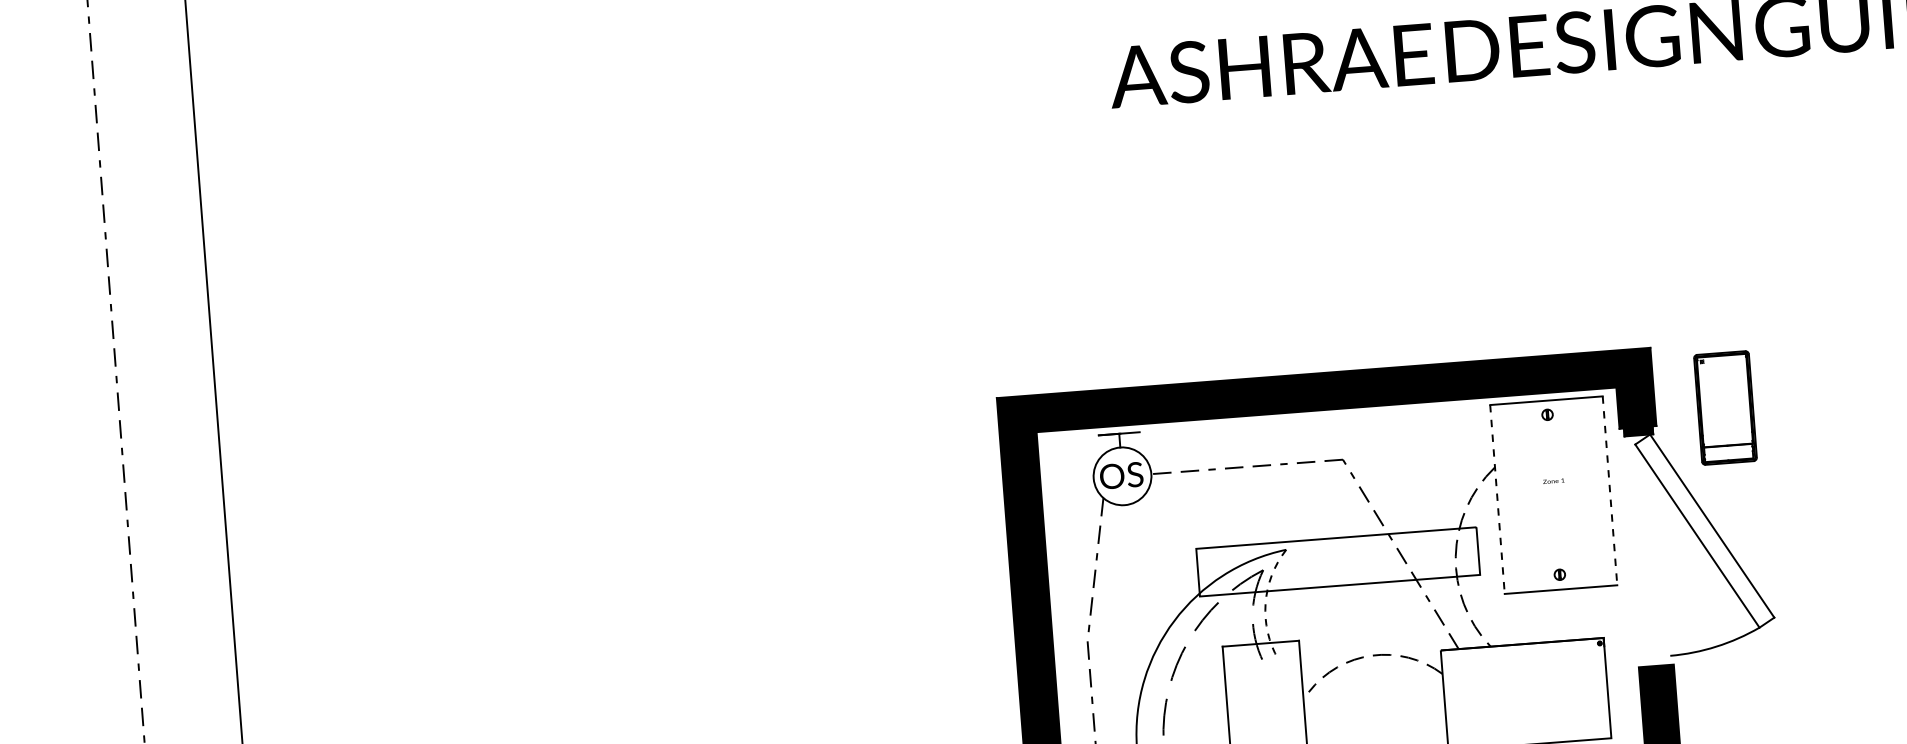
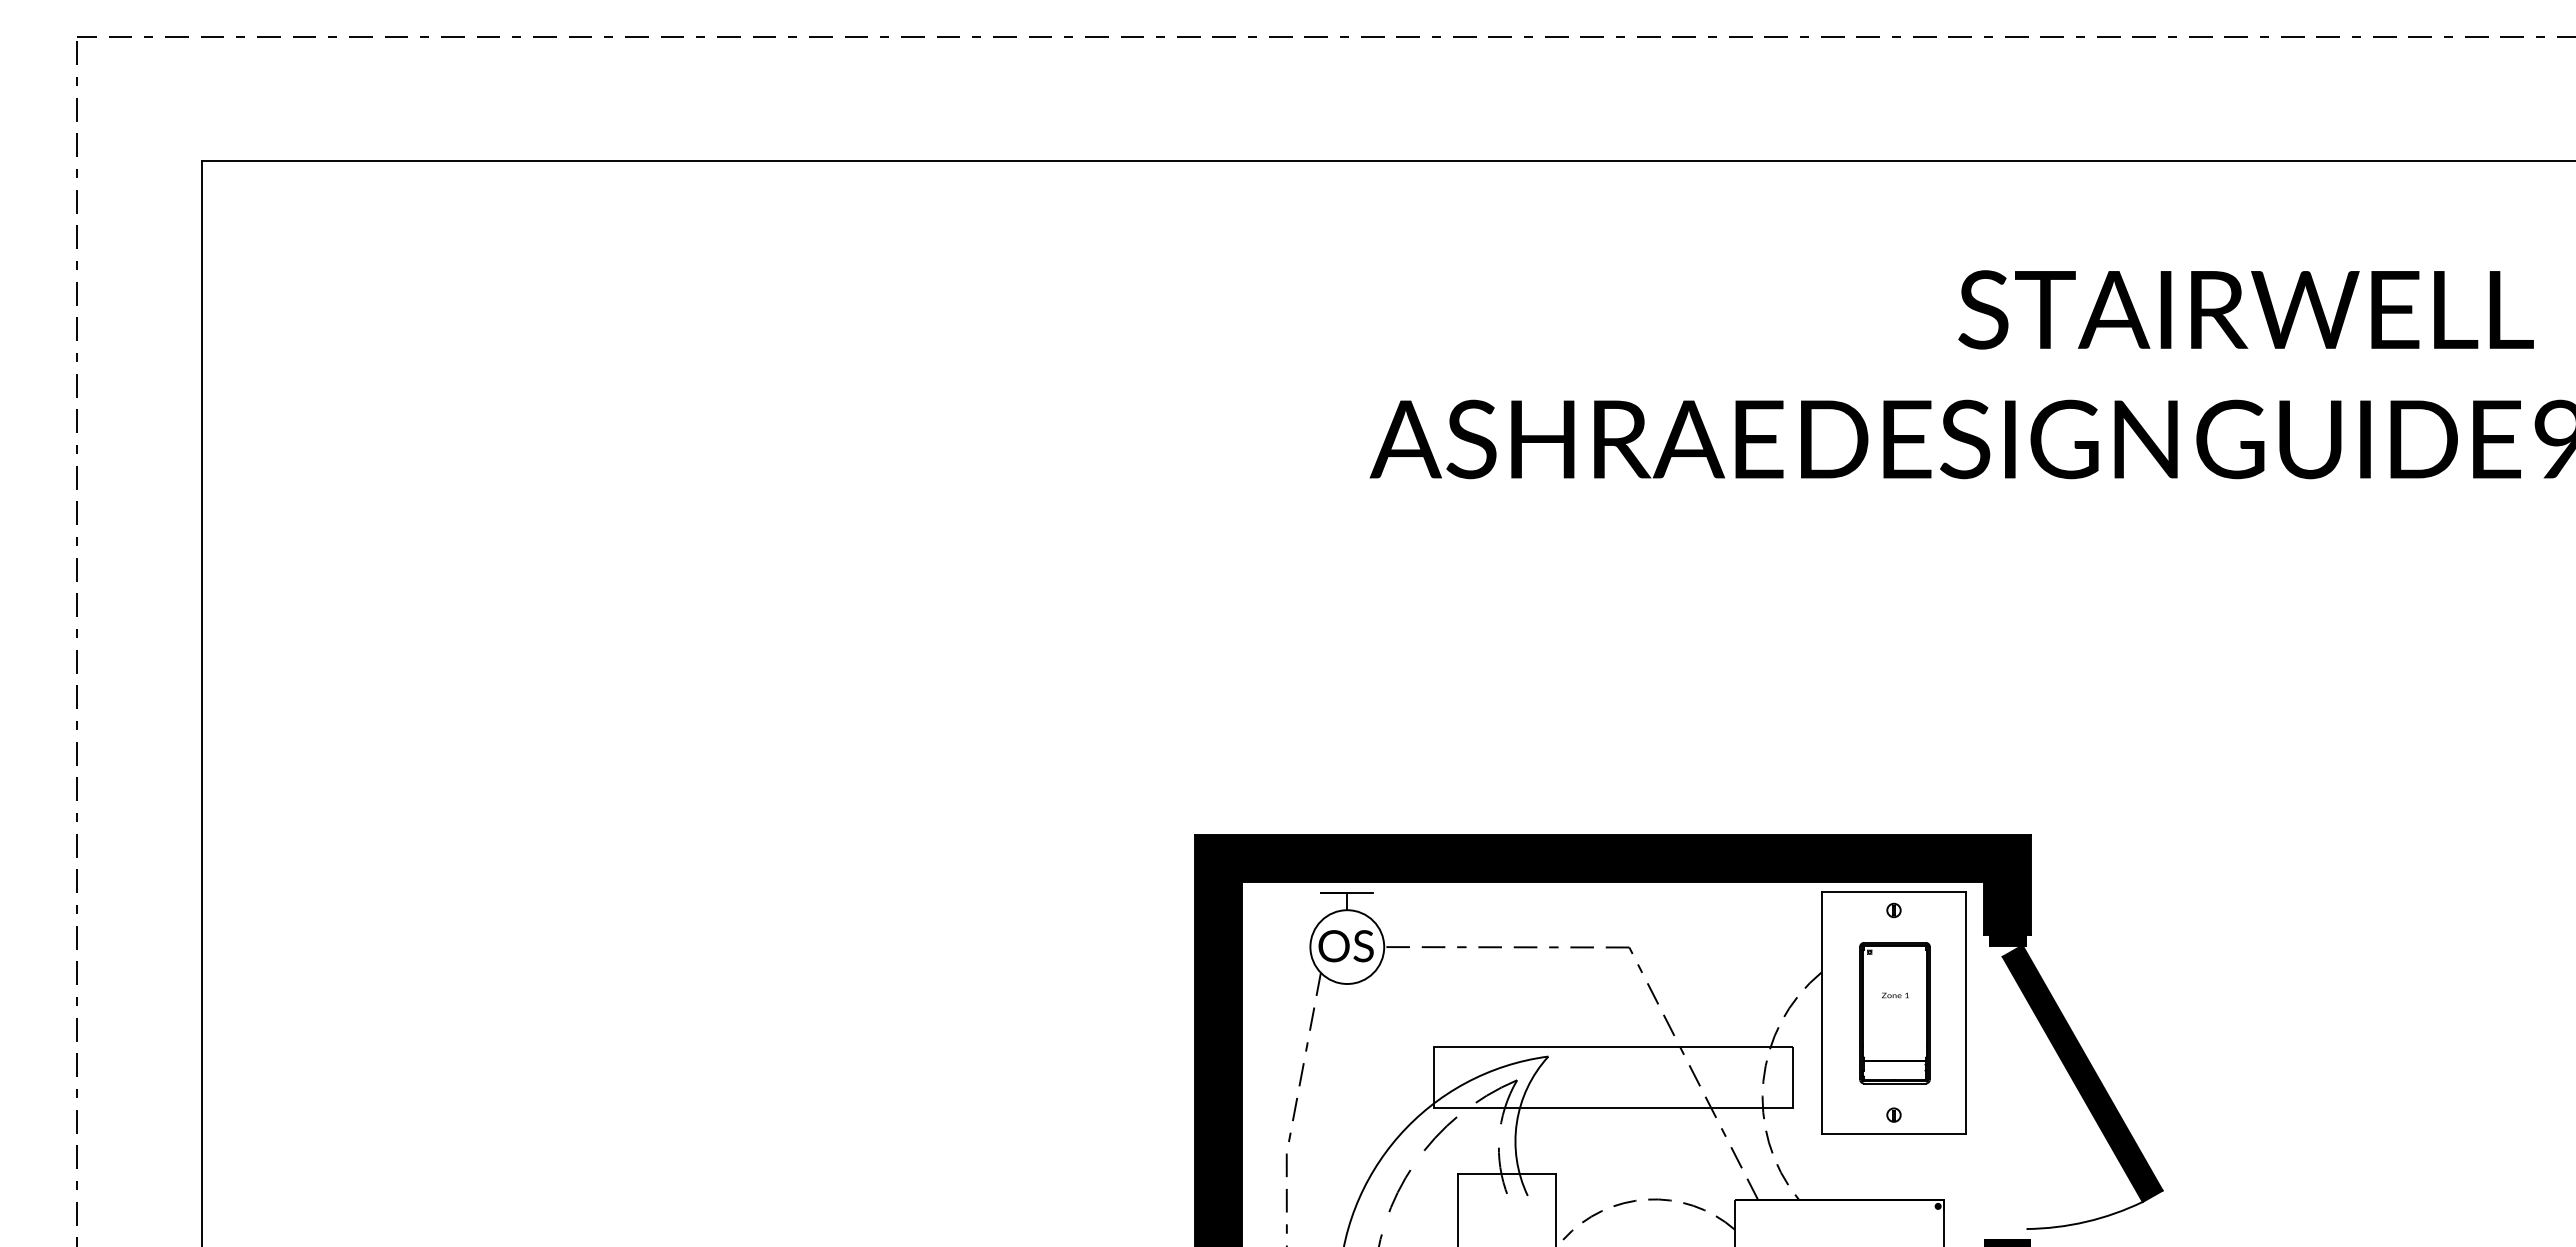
part: (1725, 408) -> (1894, 1013), moved
line: (1610, 491) -> (1966, 1013), dashed -> solid
line: (1497, 499) -> (1822, 1013), dashed -> solid
fill: (1704, 530) -> (2082, 1073), added
arc: (1265, 604) -> (1516, 1123), dashed -> solid

